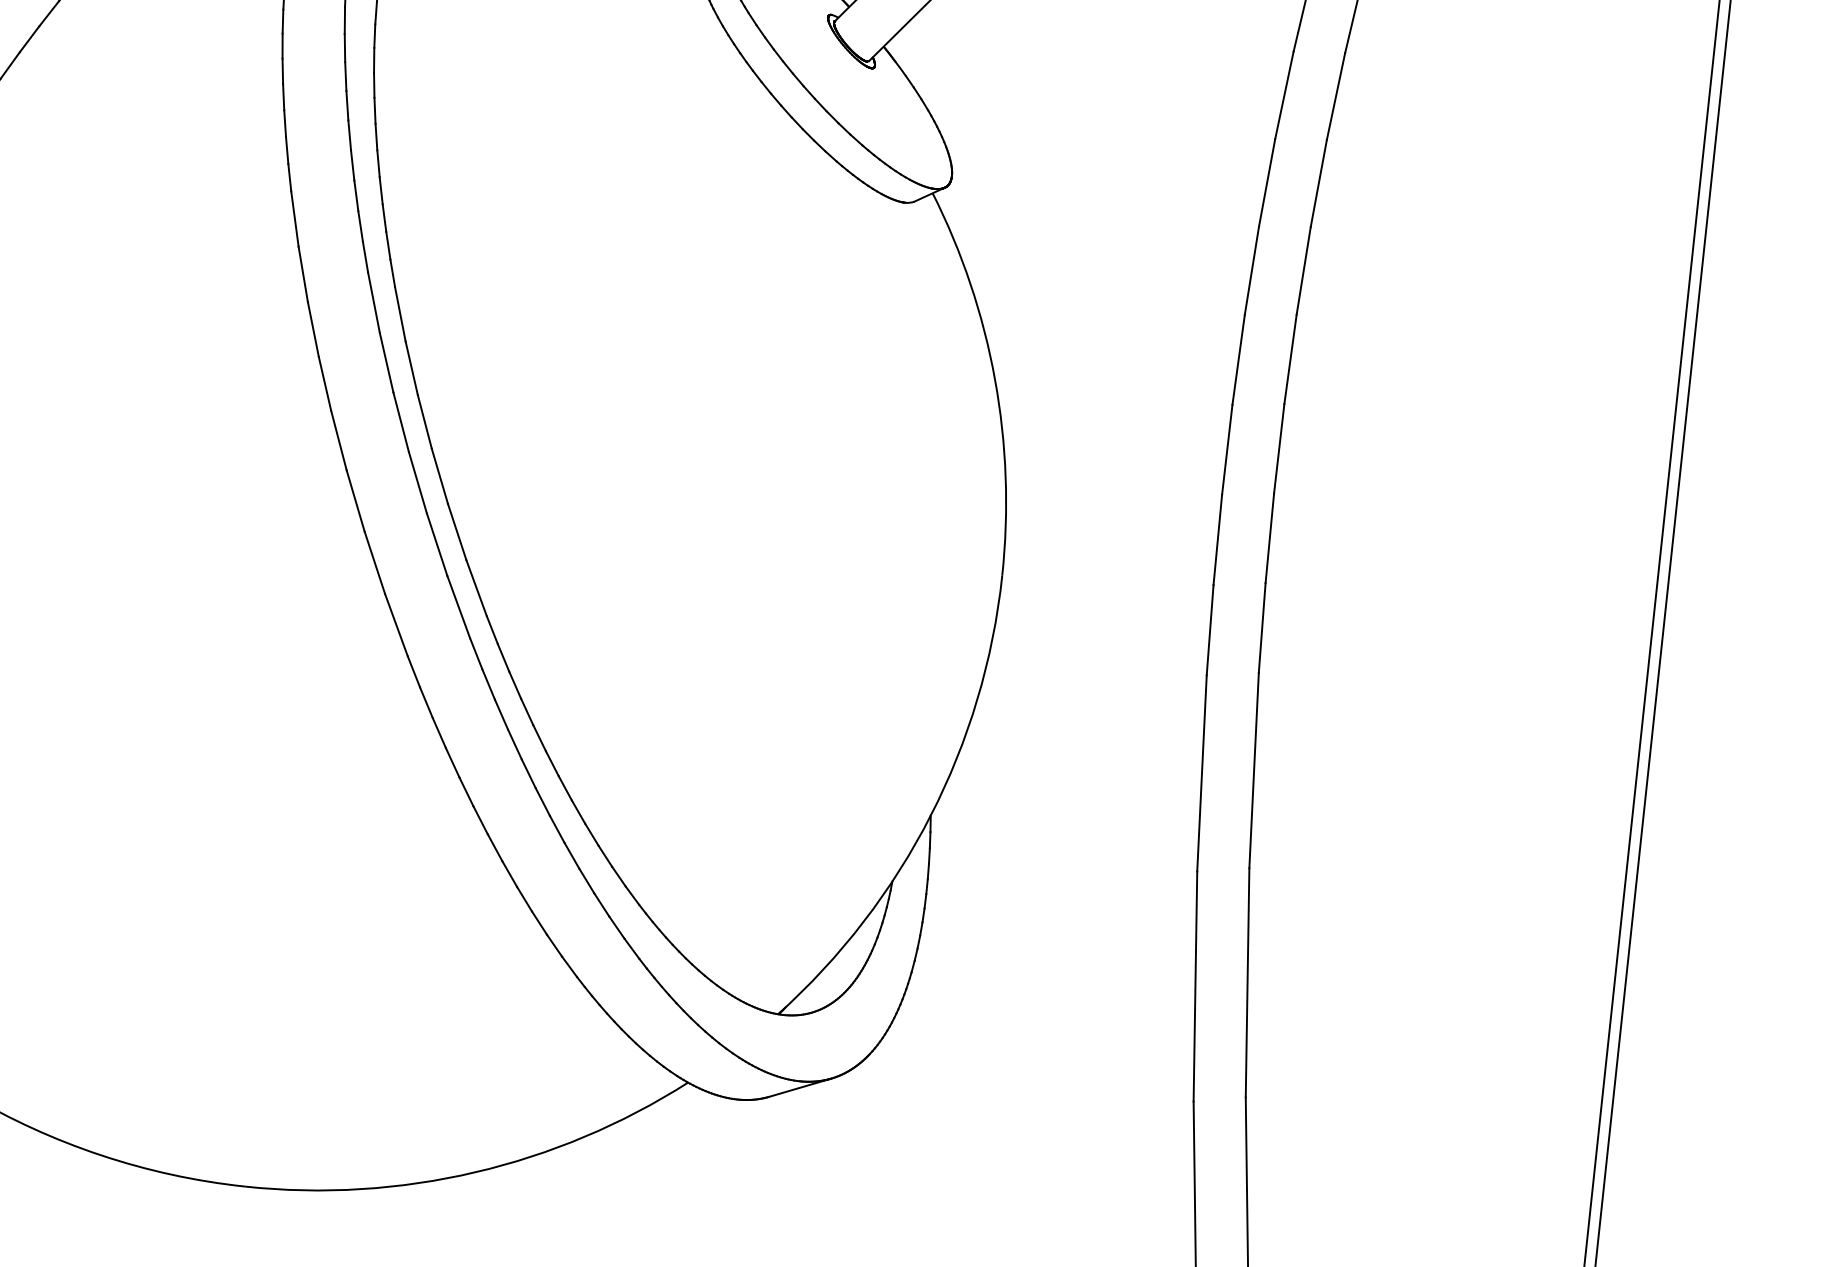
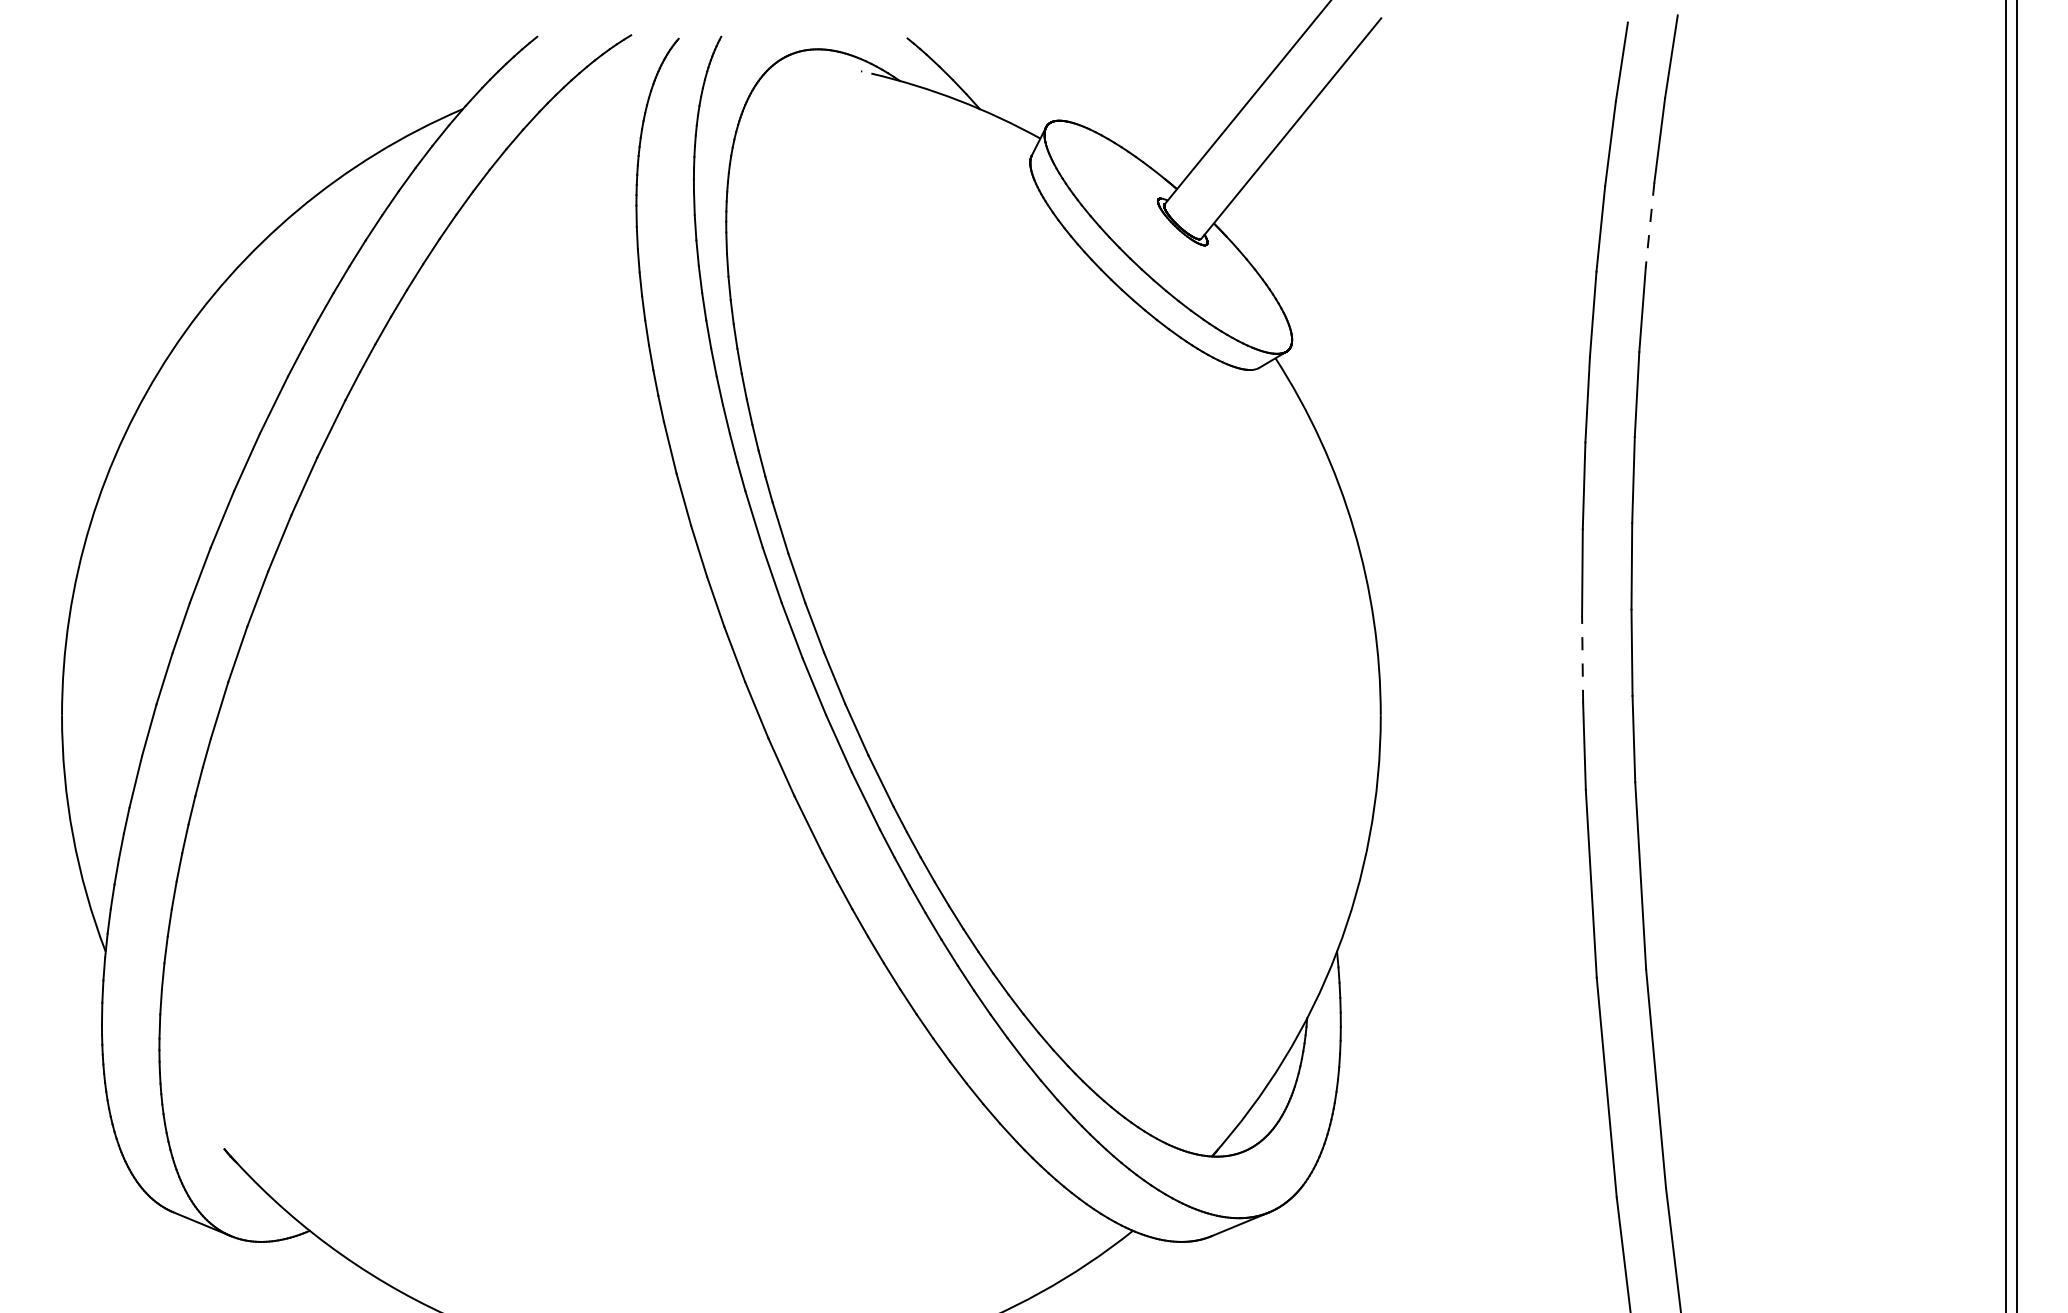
line: (1336, 96) -> (1650, 224), solid -> dashed
line: (1217, 539) -> (1582, 659), solid -> dashed

